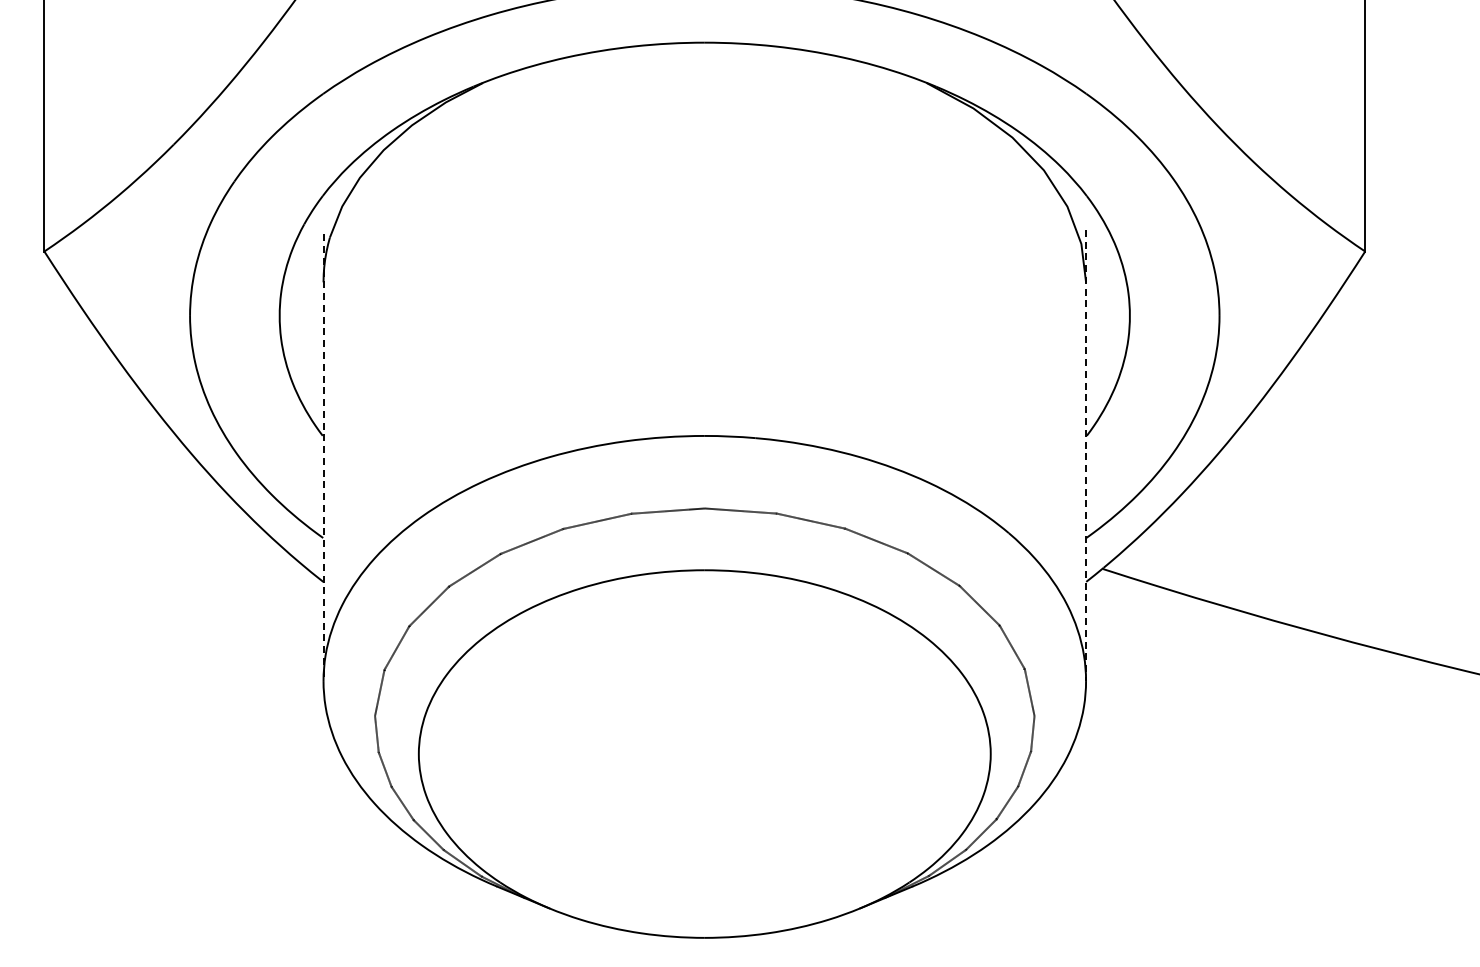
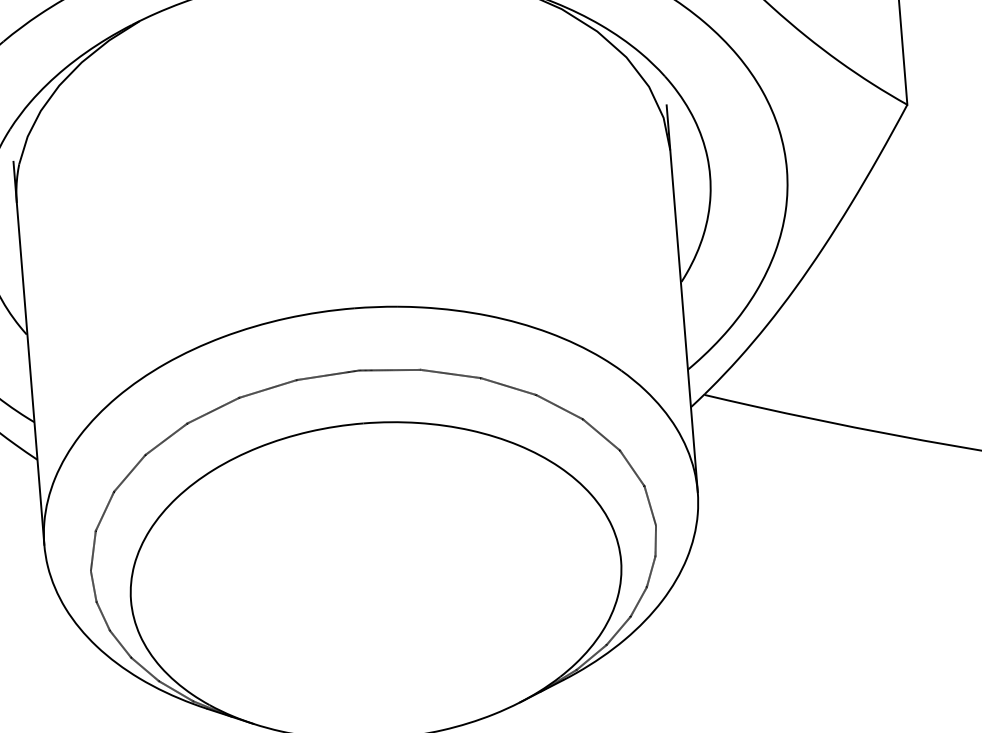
line: (1086, 455) -> (682, 298), dashed -> solid
line: (323, 458) -> (28, 353), dashed -> solid

